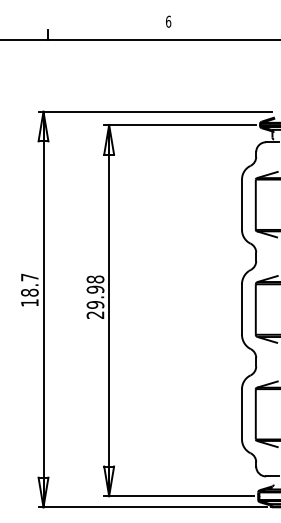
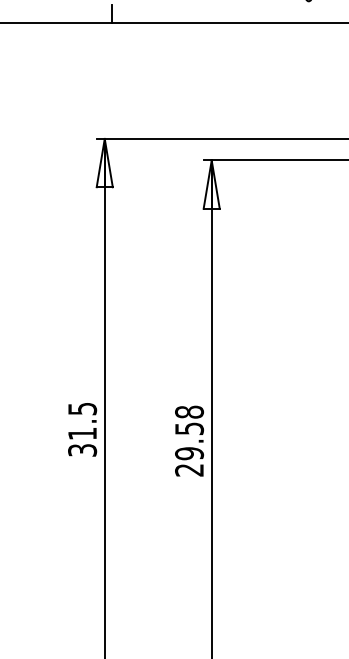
text: (29, 289) -> (81, 428), 18.7 -> 31.5
text: (94, 289) -> (187, 428), 29.98 -> 29.58

